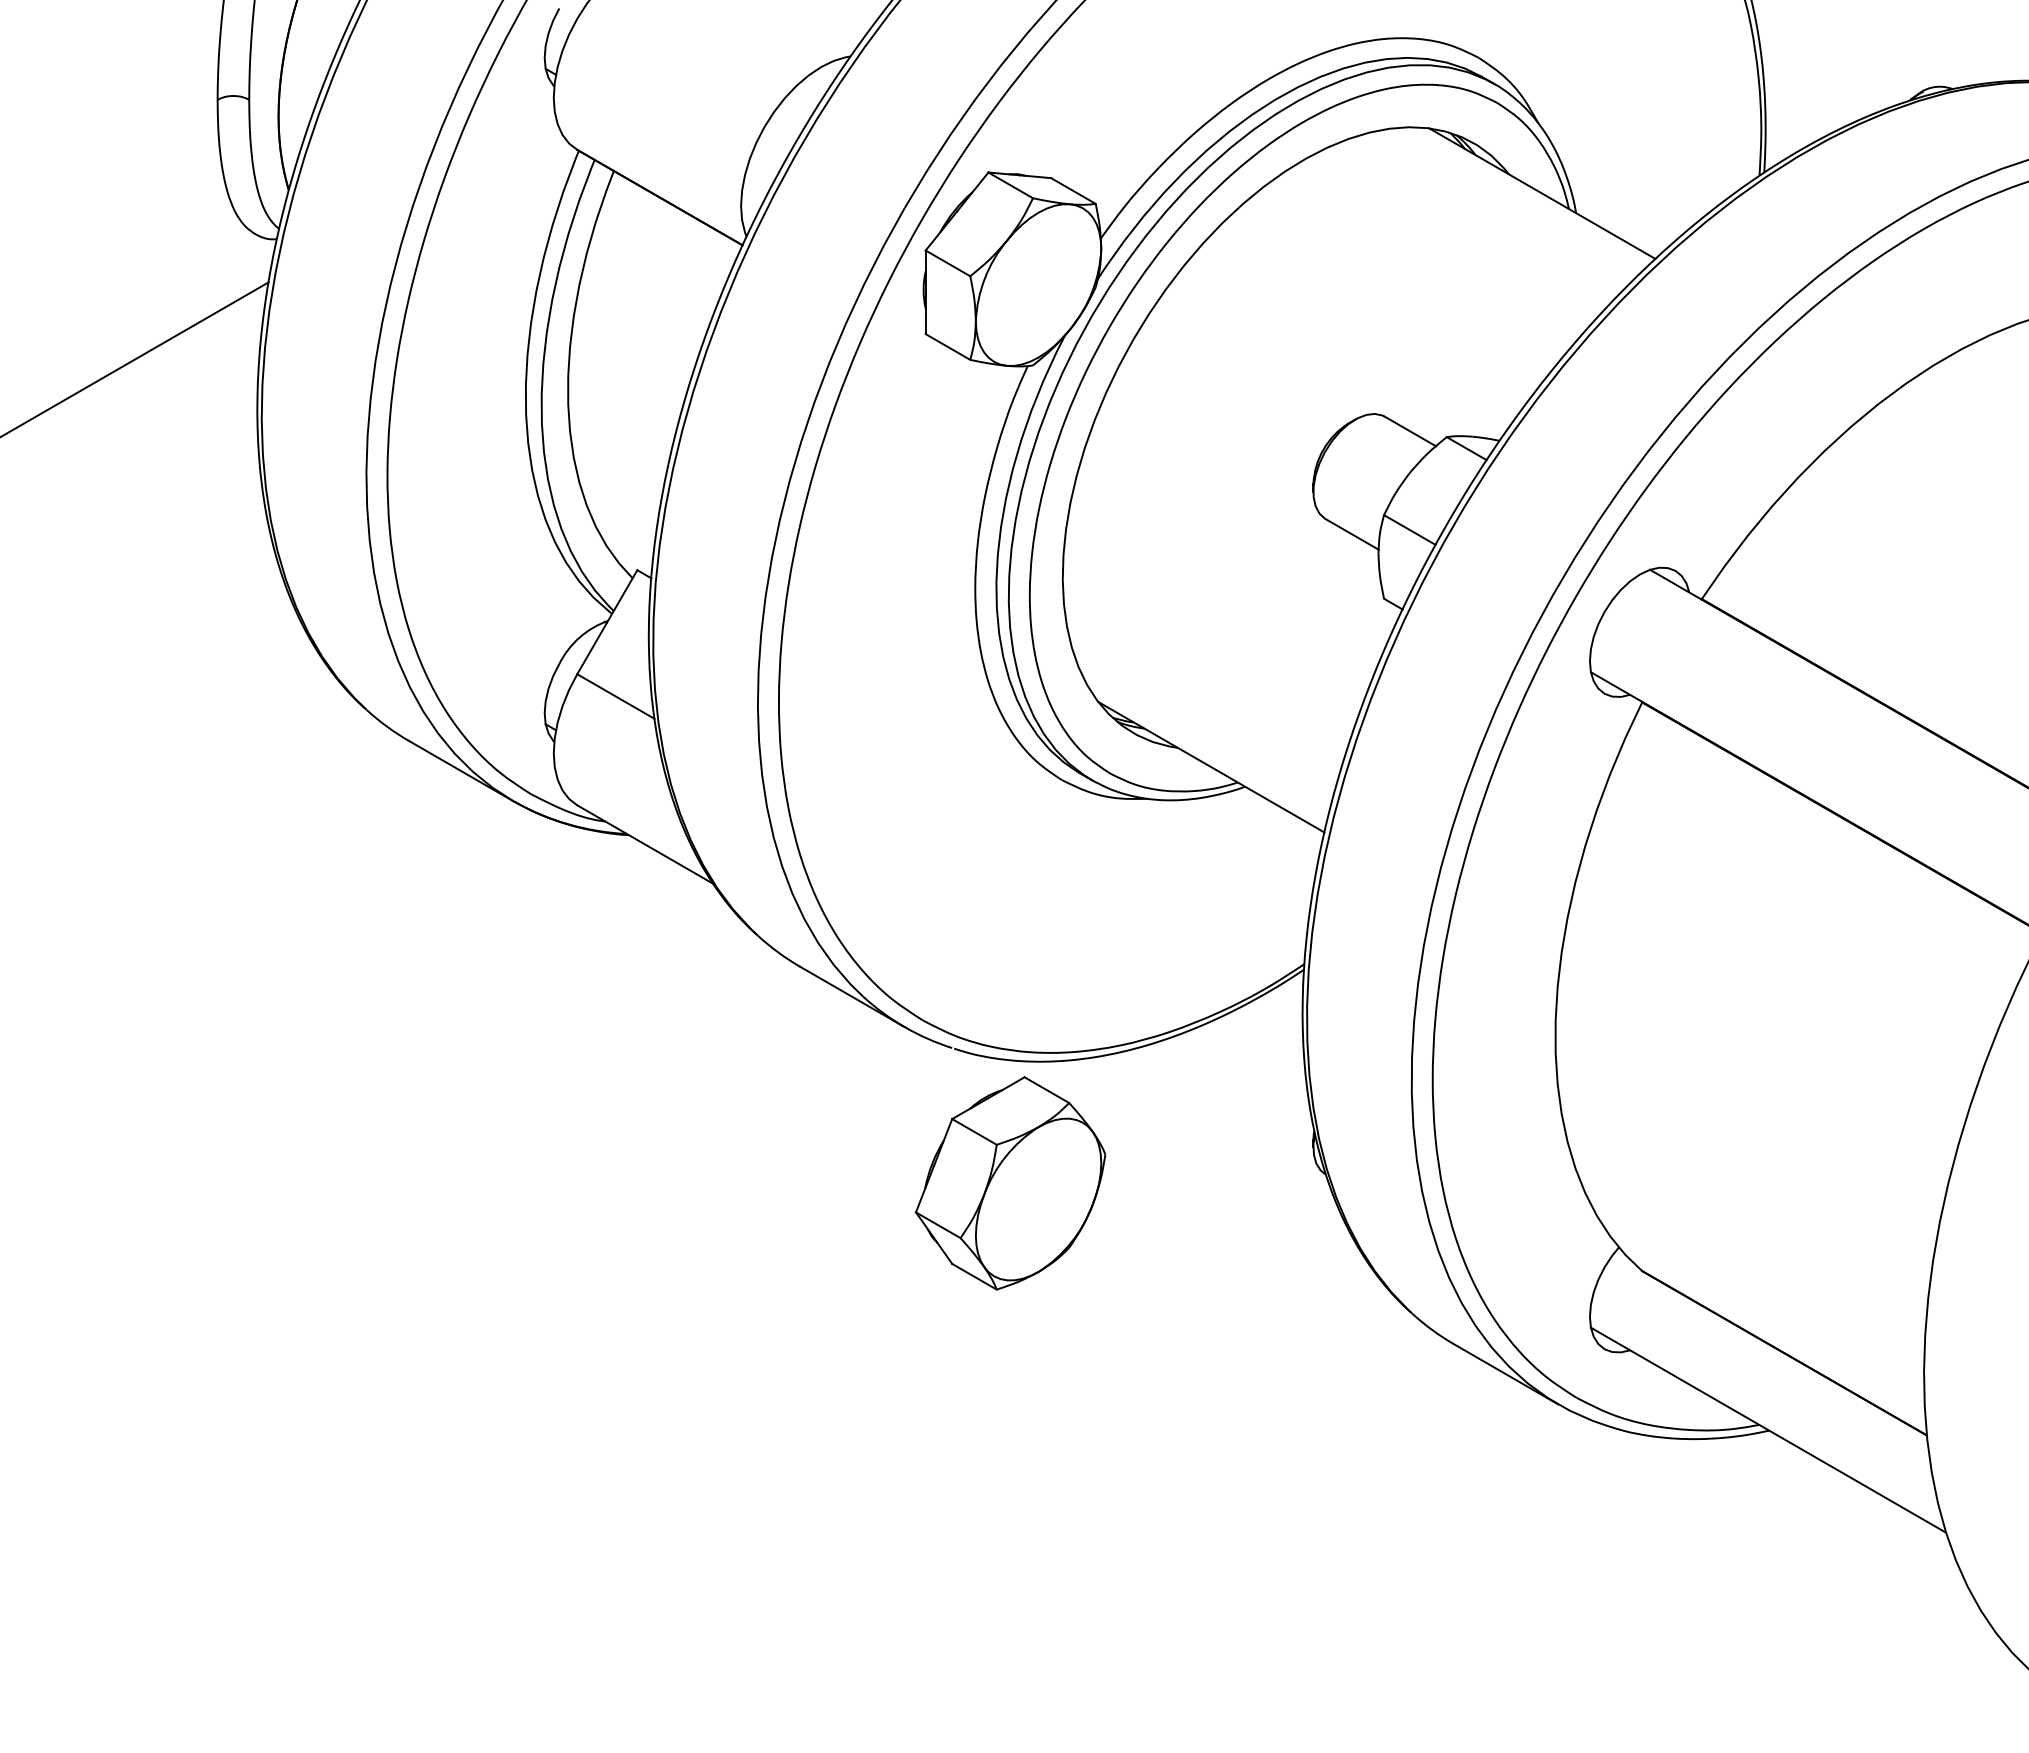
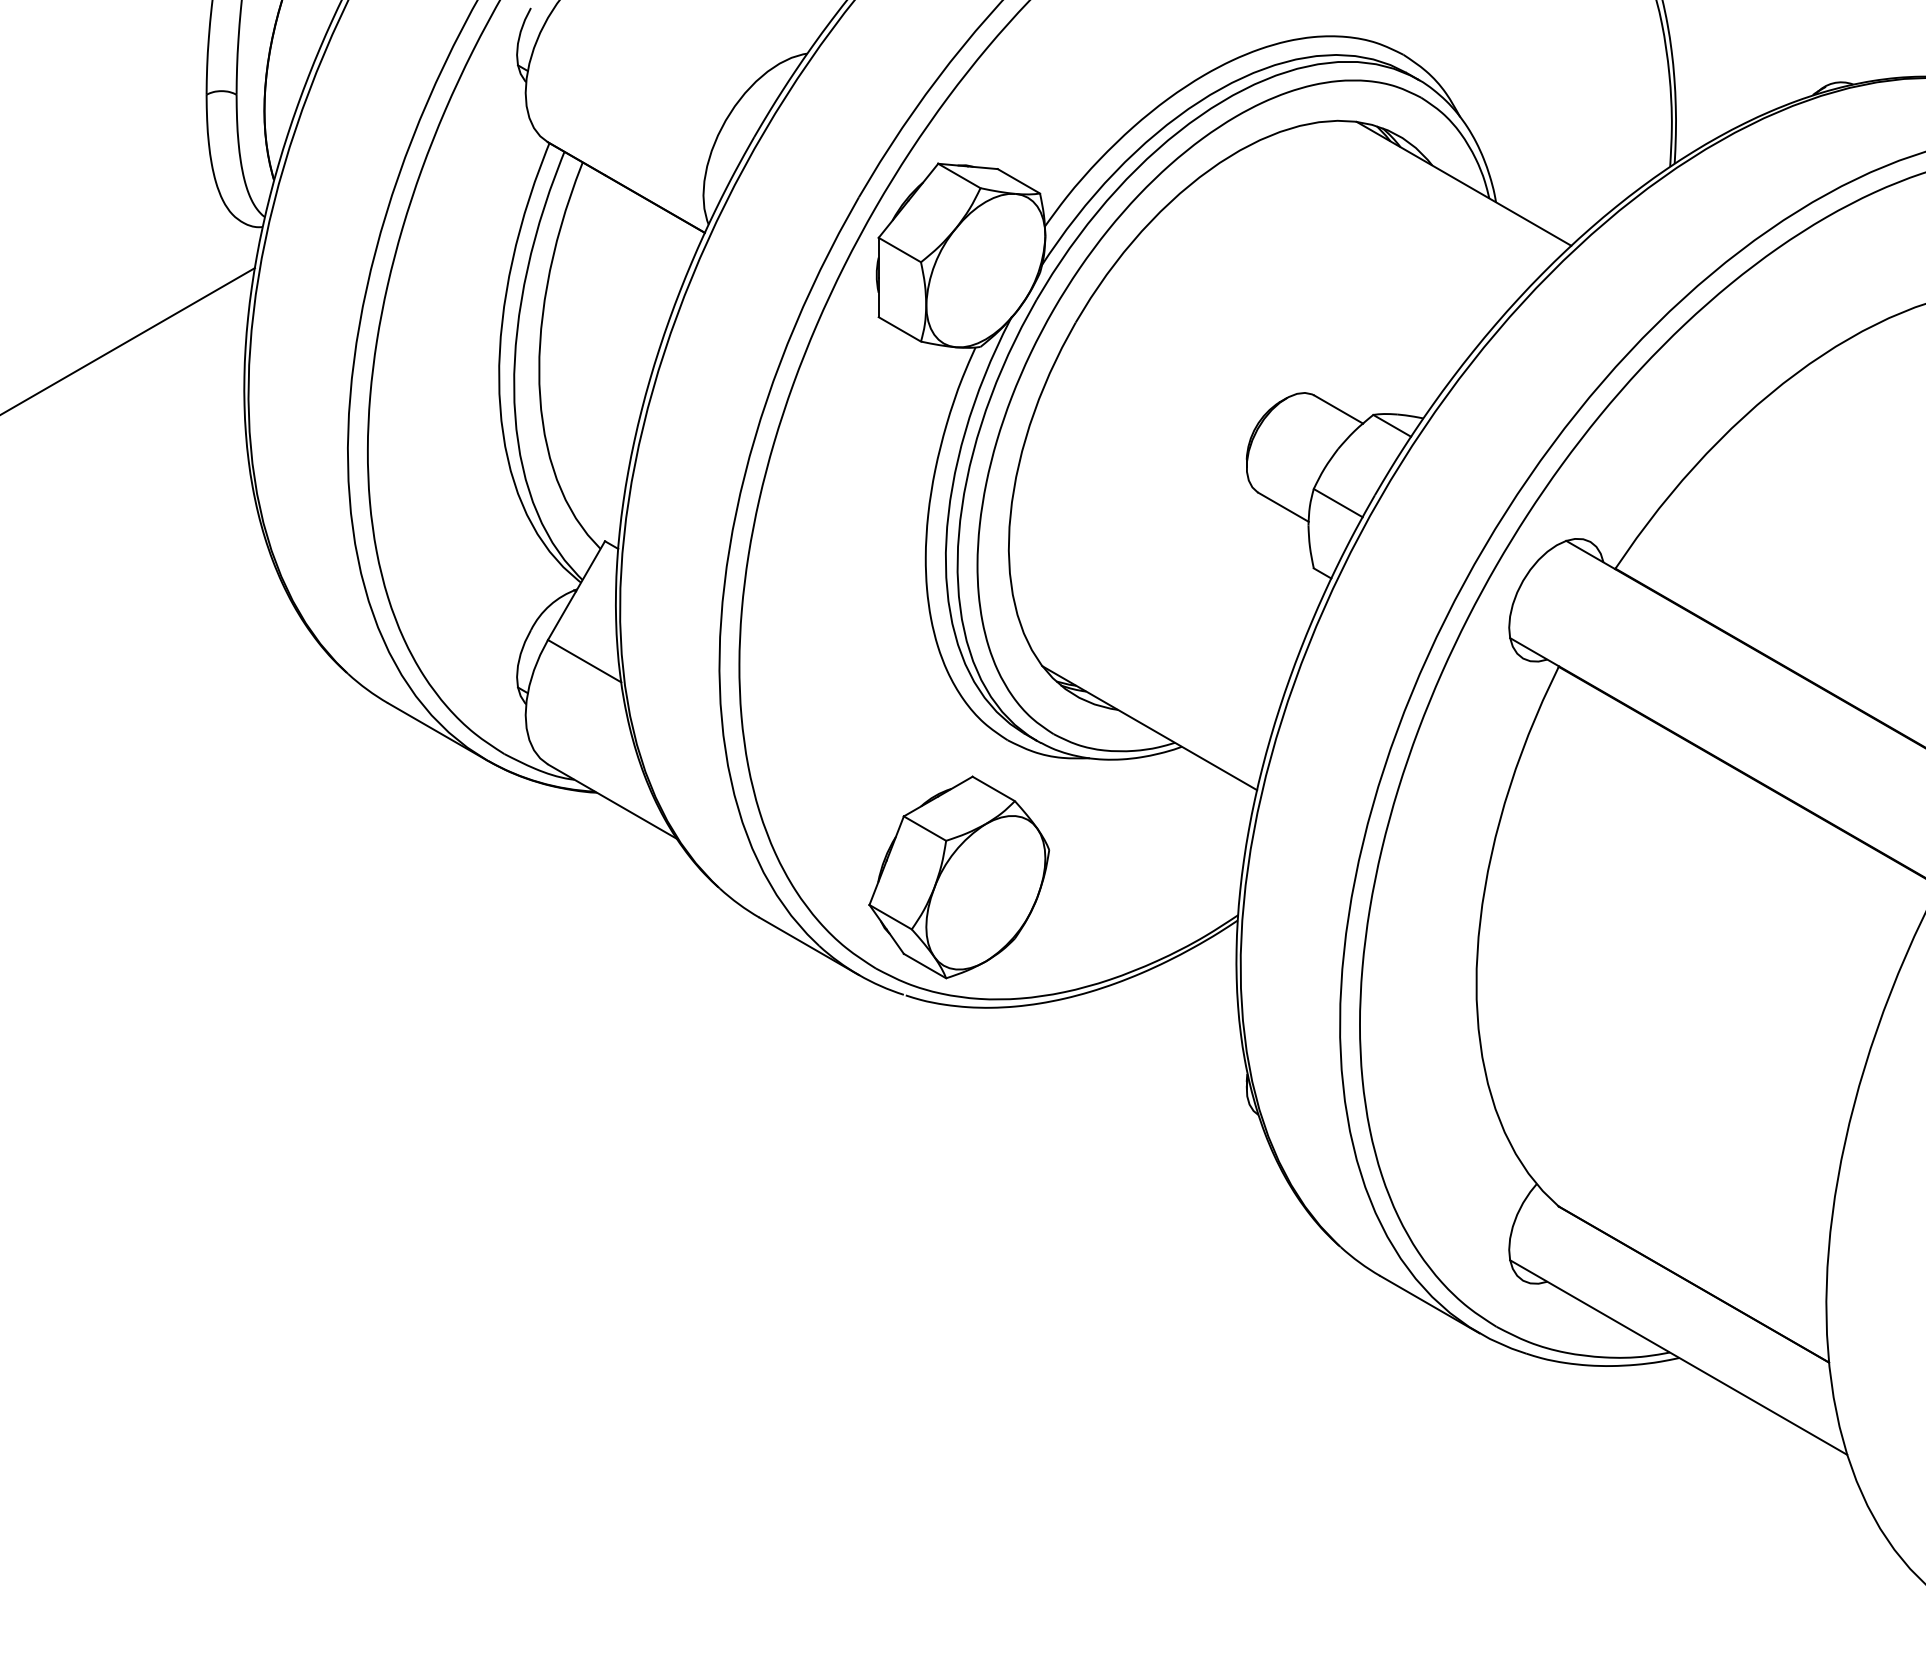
part: (1010, 1183) -> (959, 877), moved

